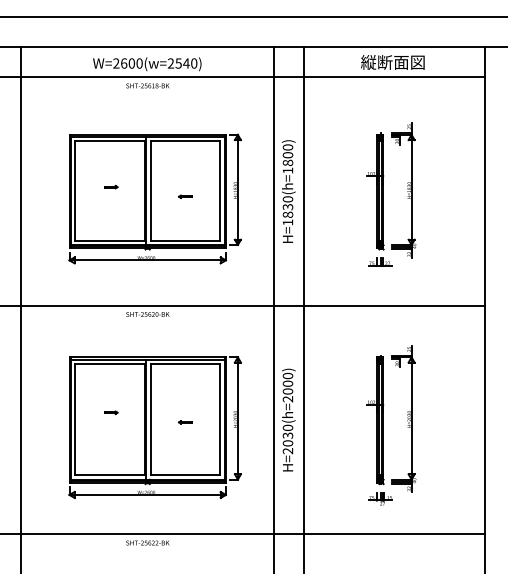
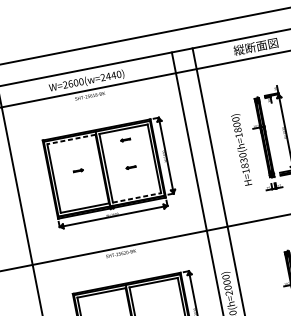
text: (178, 63) -> (108, 76), W=2600(w=2540) -> W=2600(w=2440)
line: (109, 141) -> (71, 139), solid -> dashed
part: (185, 156) -> (125, 139), added
text: (288, 191) -> (242, 149), moved
line: (185, 240) -> (136, 197), solid -> dashed

